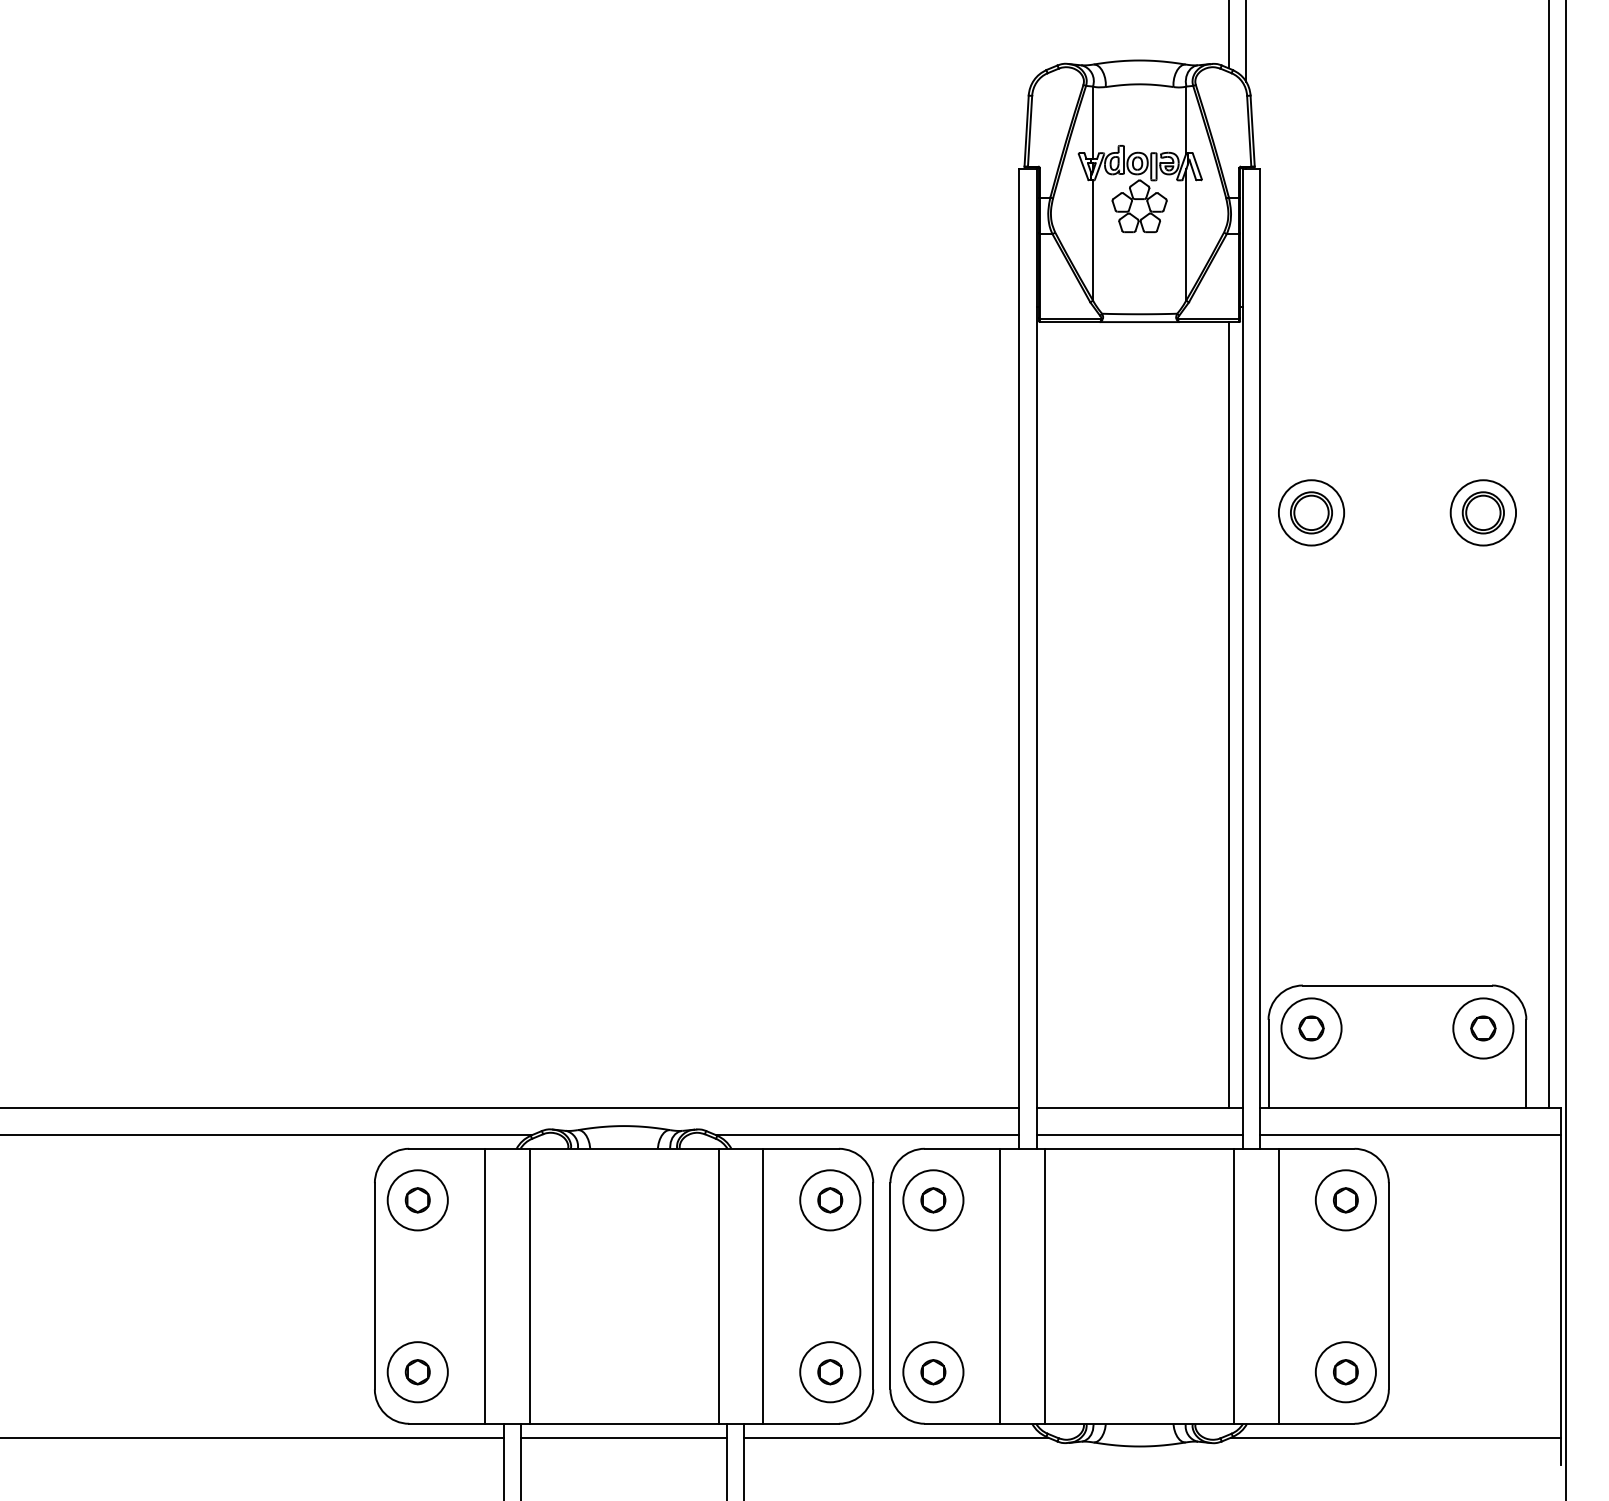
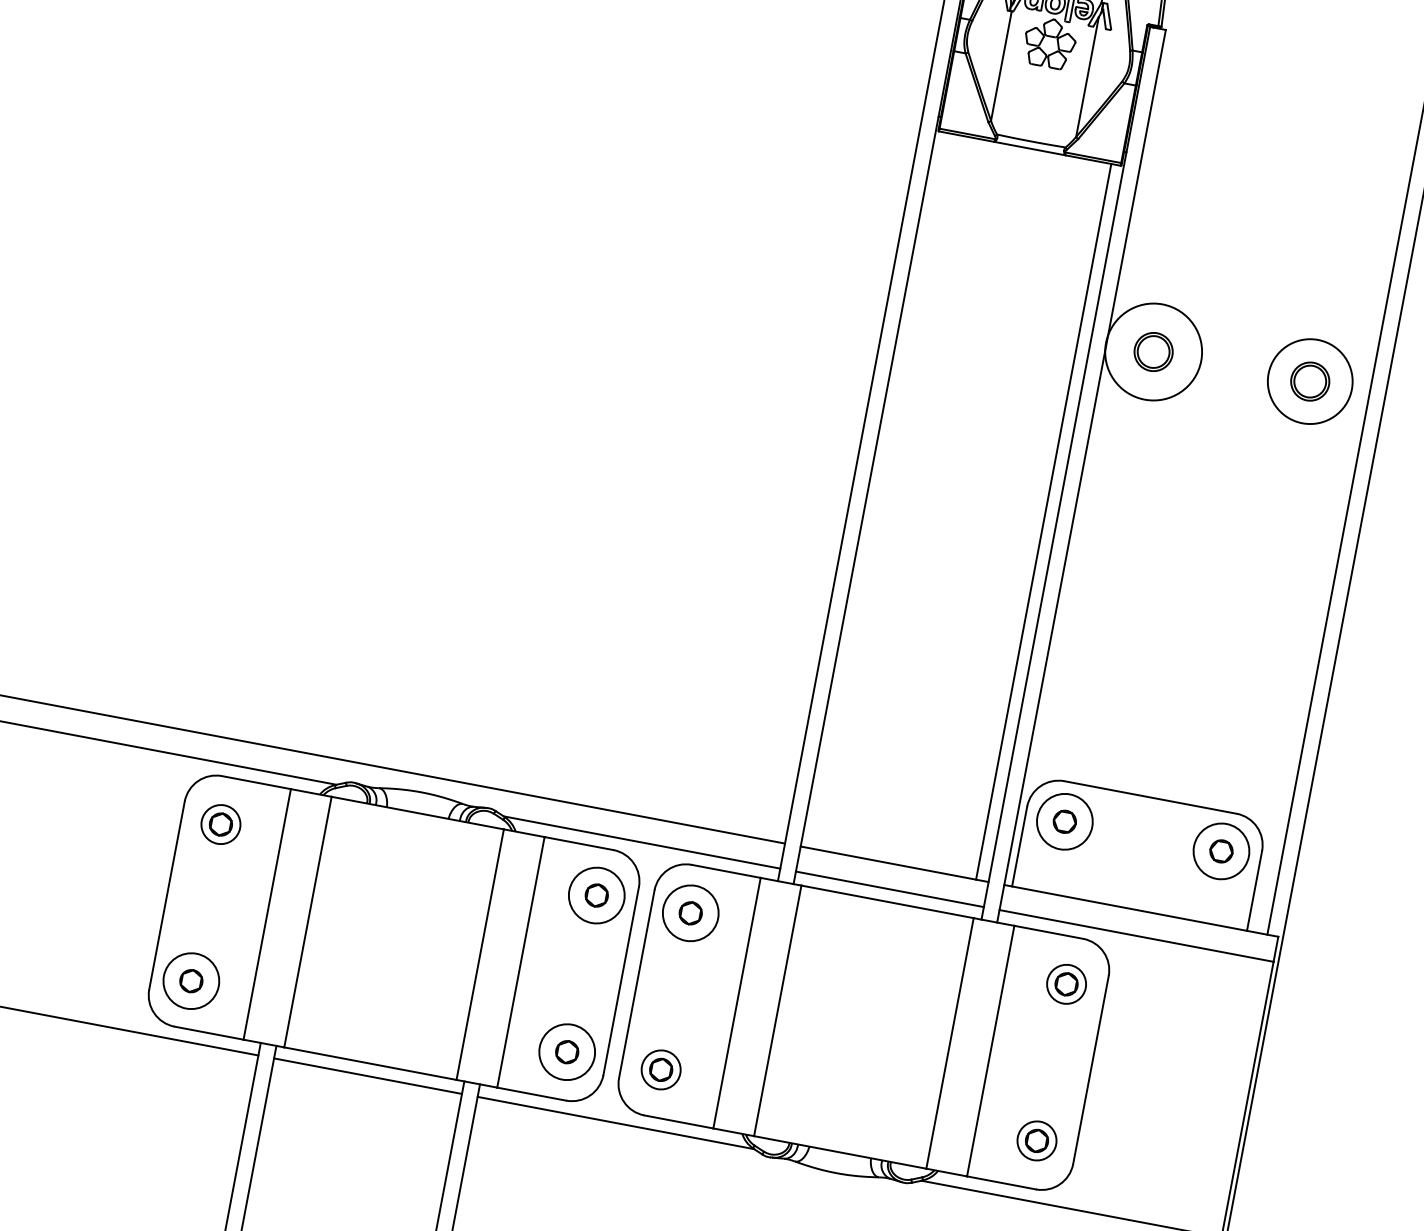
circle: (1311, 512) -> (1153, 351), size x1.6
circle: (1483, 512) -> (1310, 381), size x1.4
circle: (417, 1200) -> (220, 824), size x0.7
circle: (1345, 1200) -> (1066, 984), size x0.7
circle: (933, 1372) -> (661, 1070), size x0.7
circle: (1345, 1372) -> (1036, 1141), size x0.7

